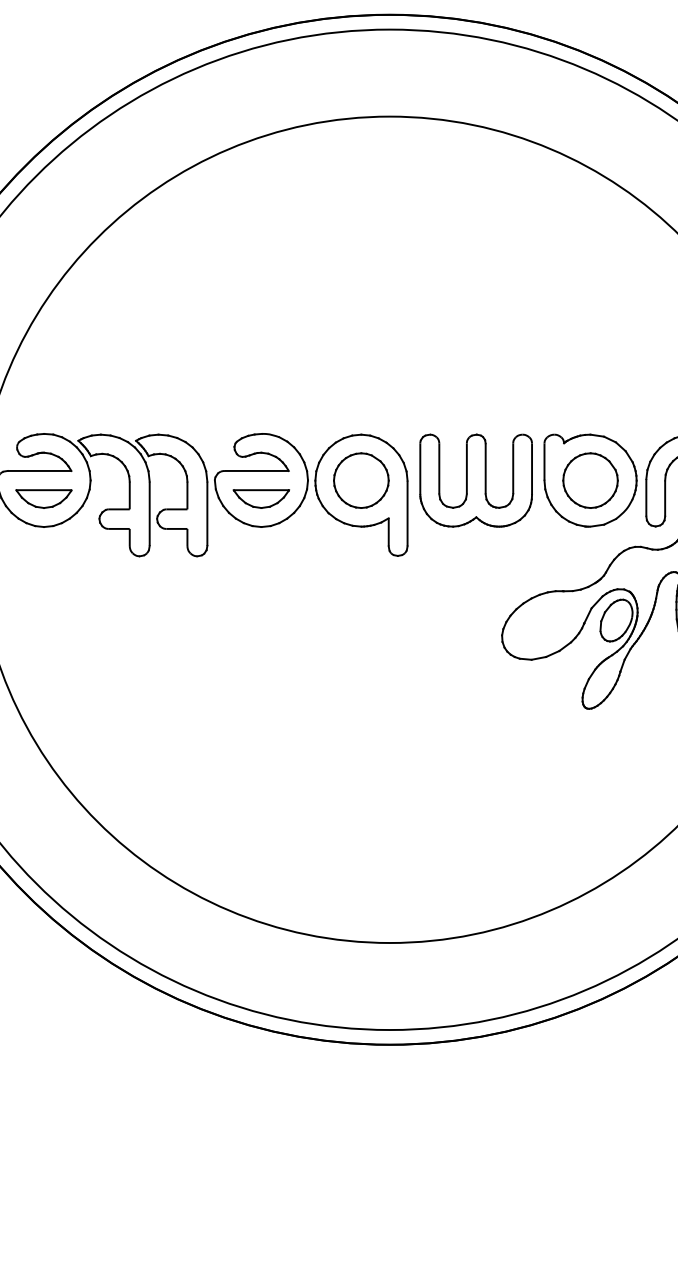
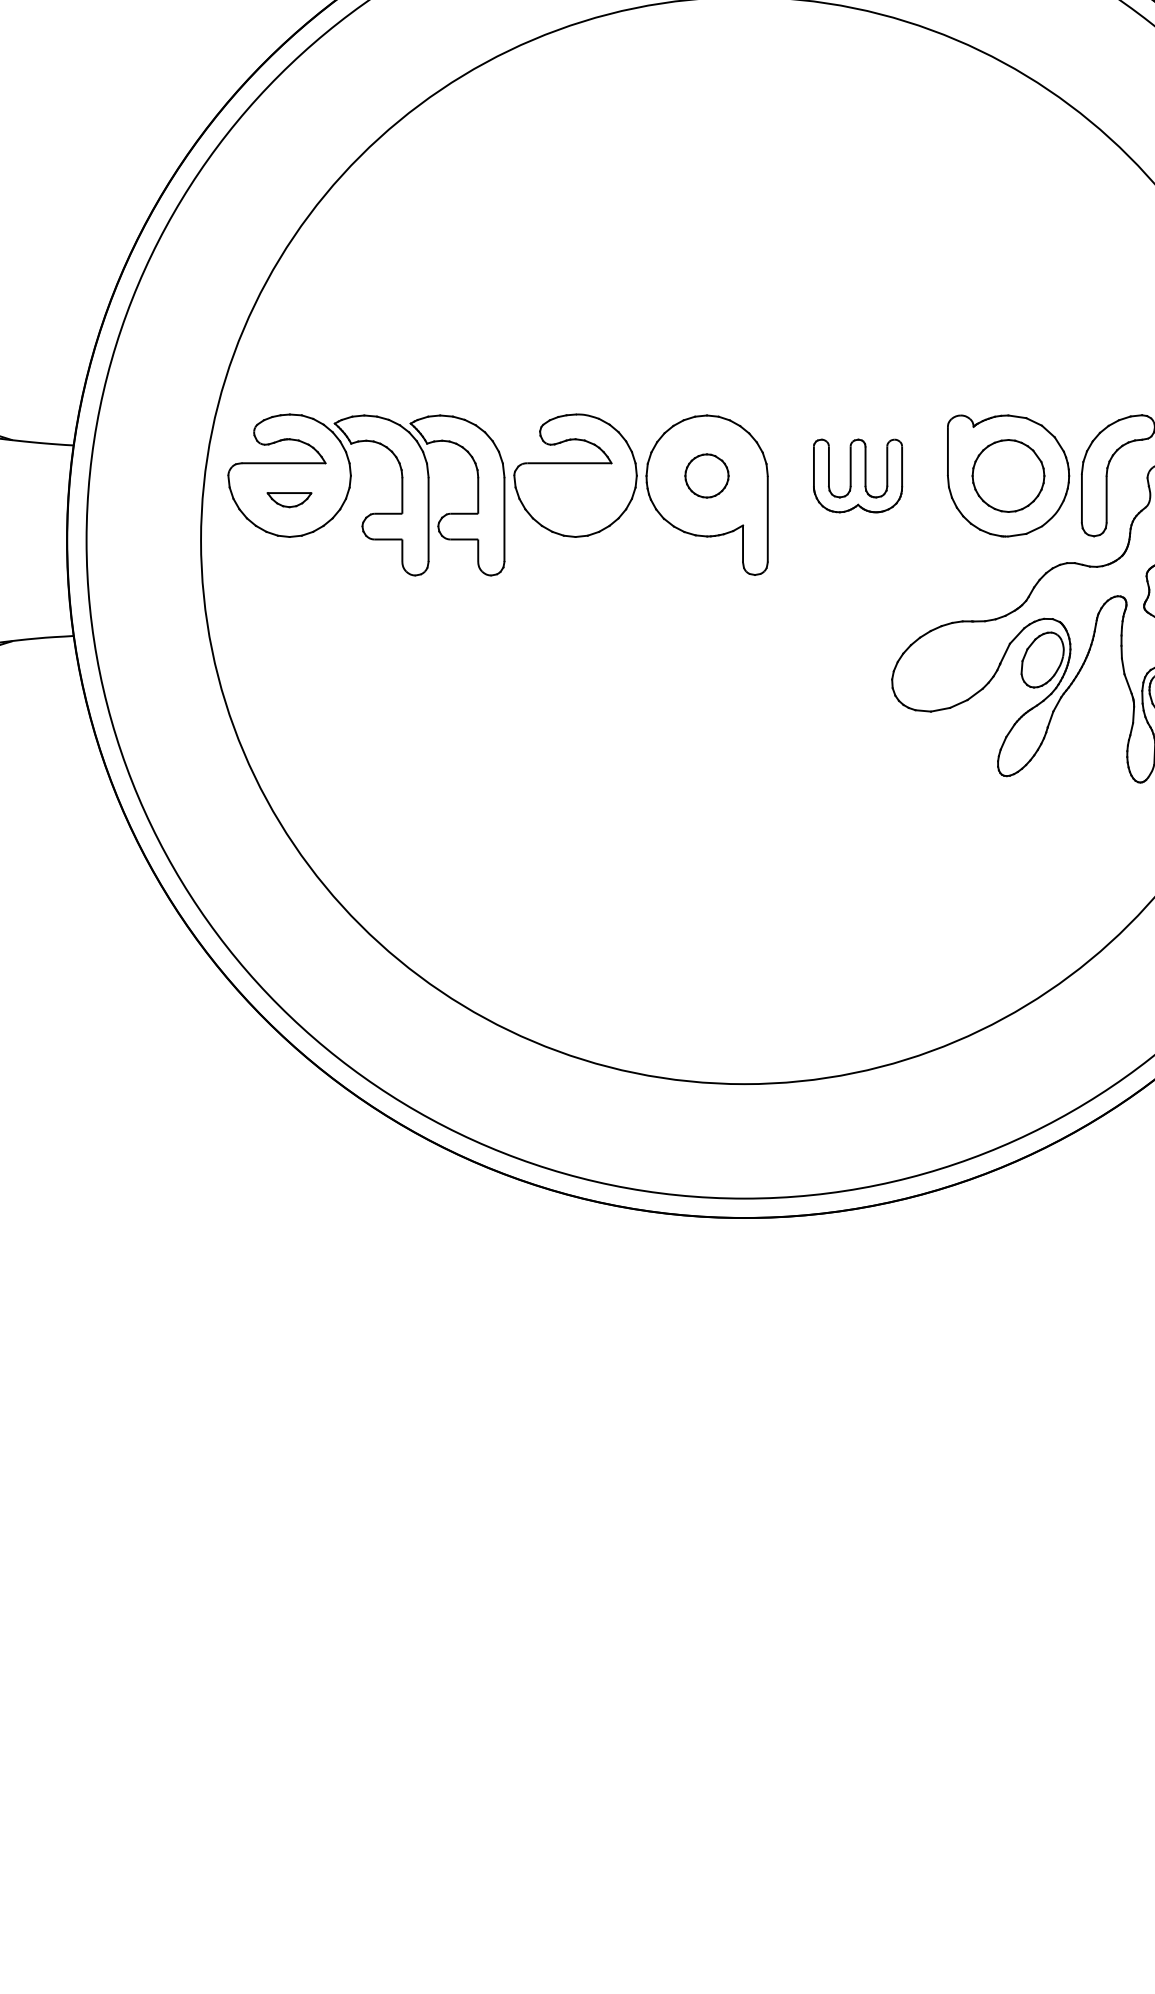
part: (360, 480) -> (706, 475), size x0.6
part: (475, 480) -> (857, 475), size x0.6
part: (43, 498) -> (289, 499), size x0.6
part: (261, 498) -> (575, 499), removed

